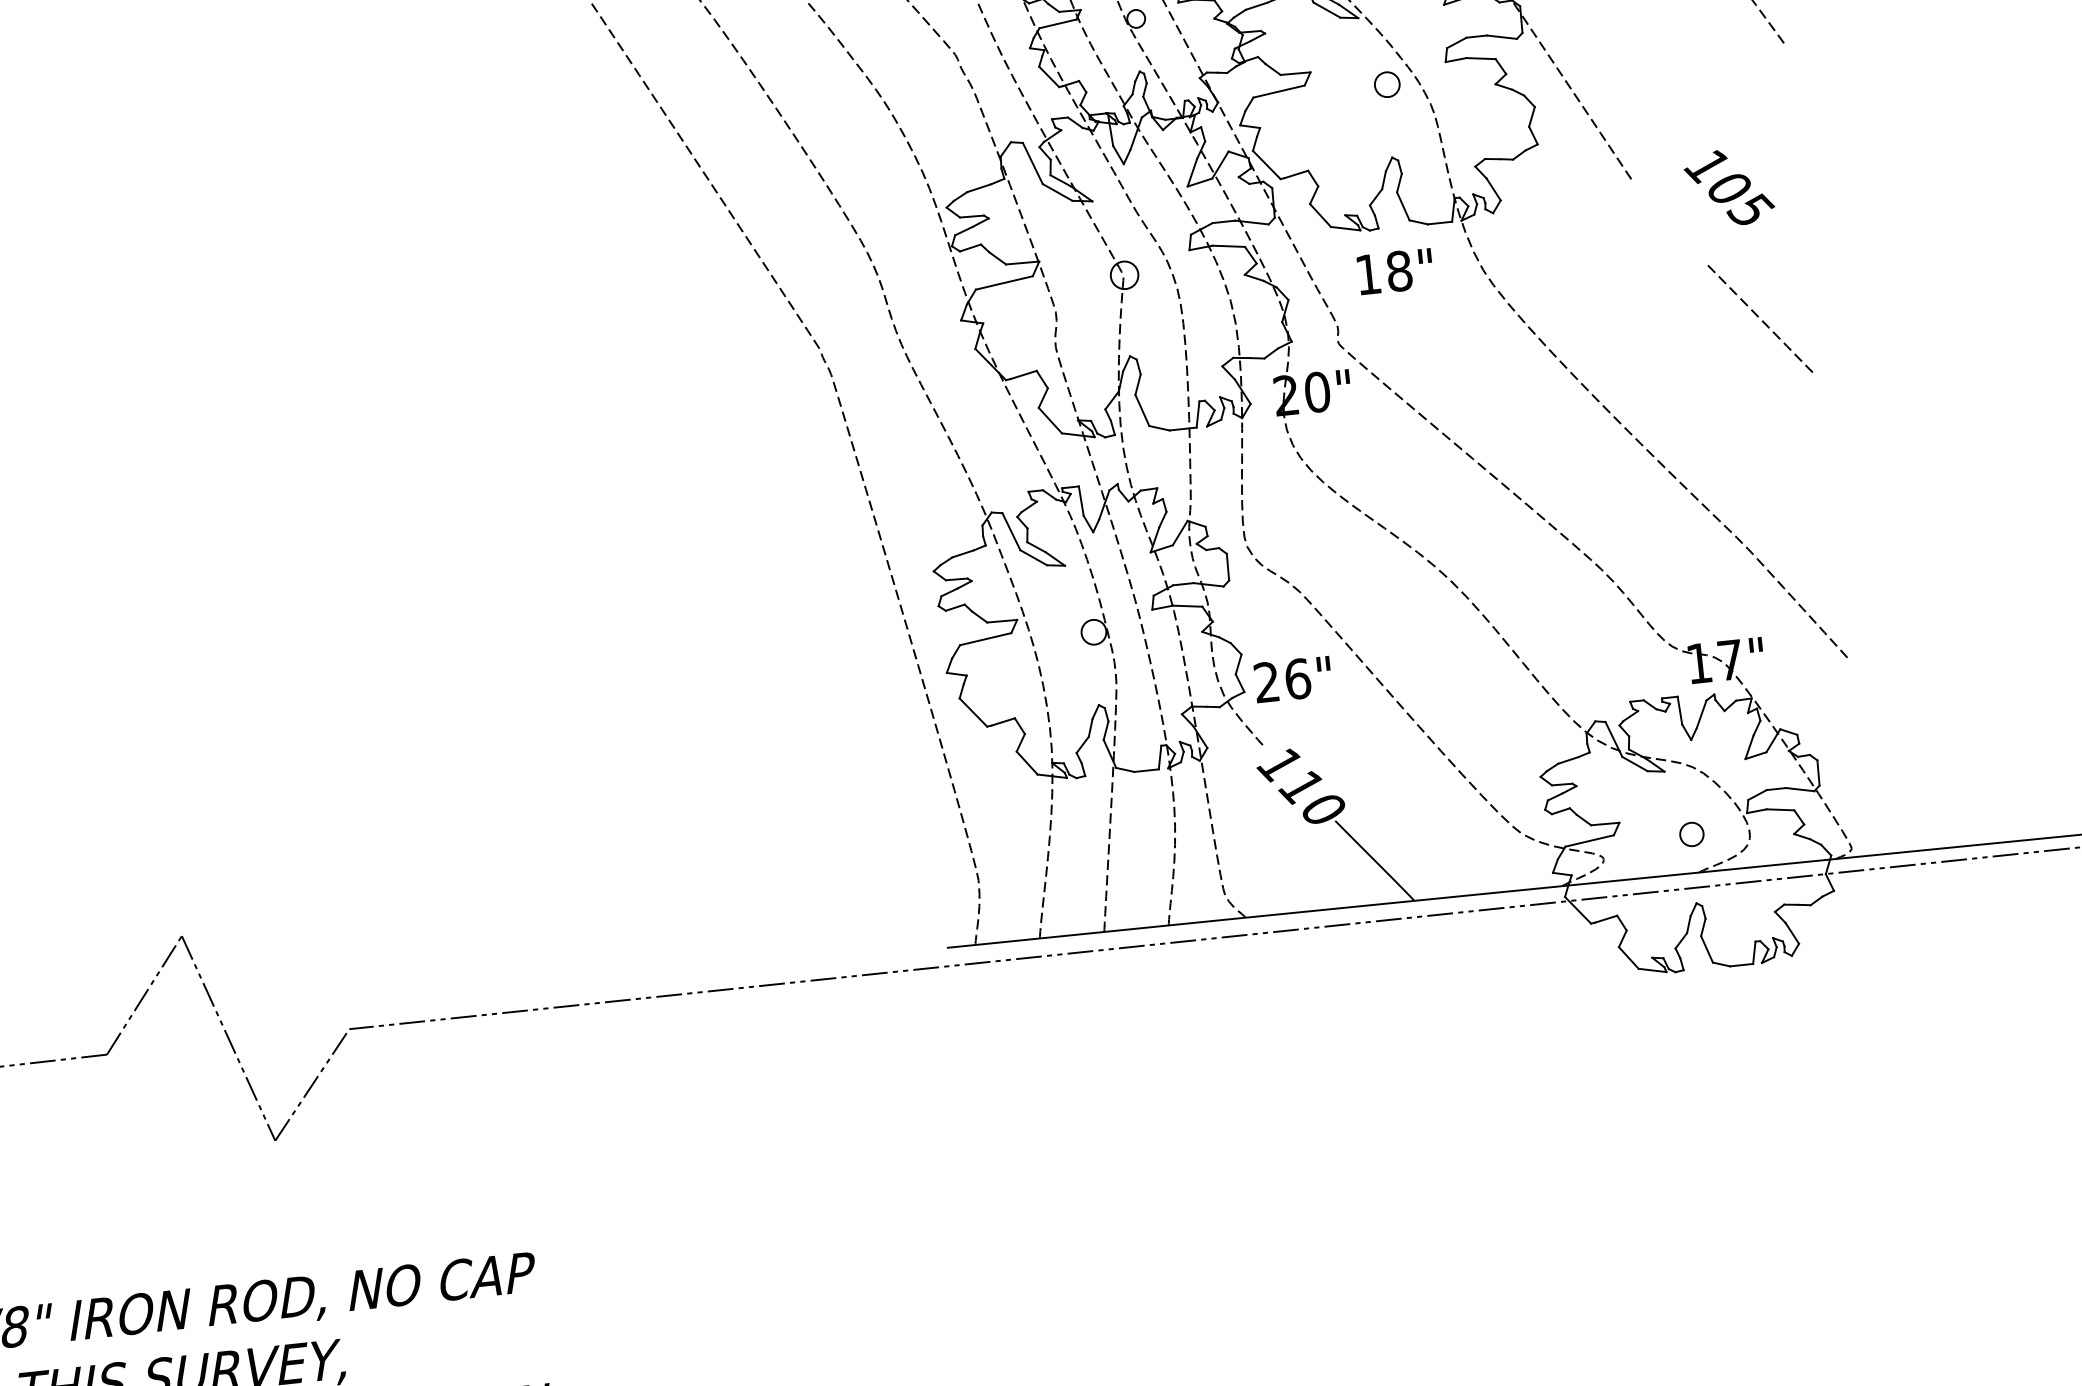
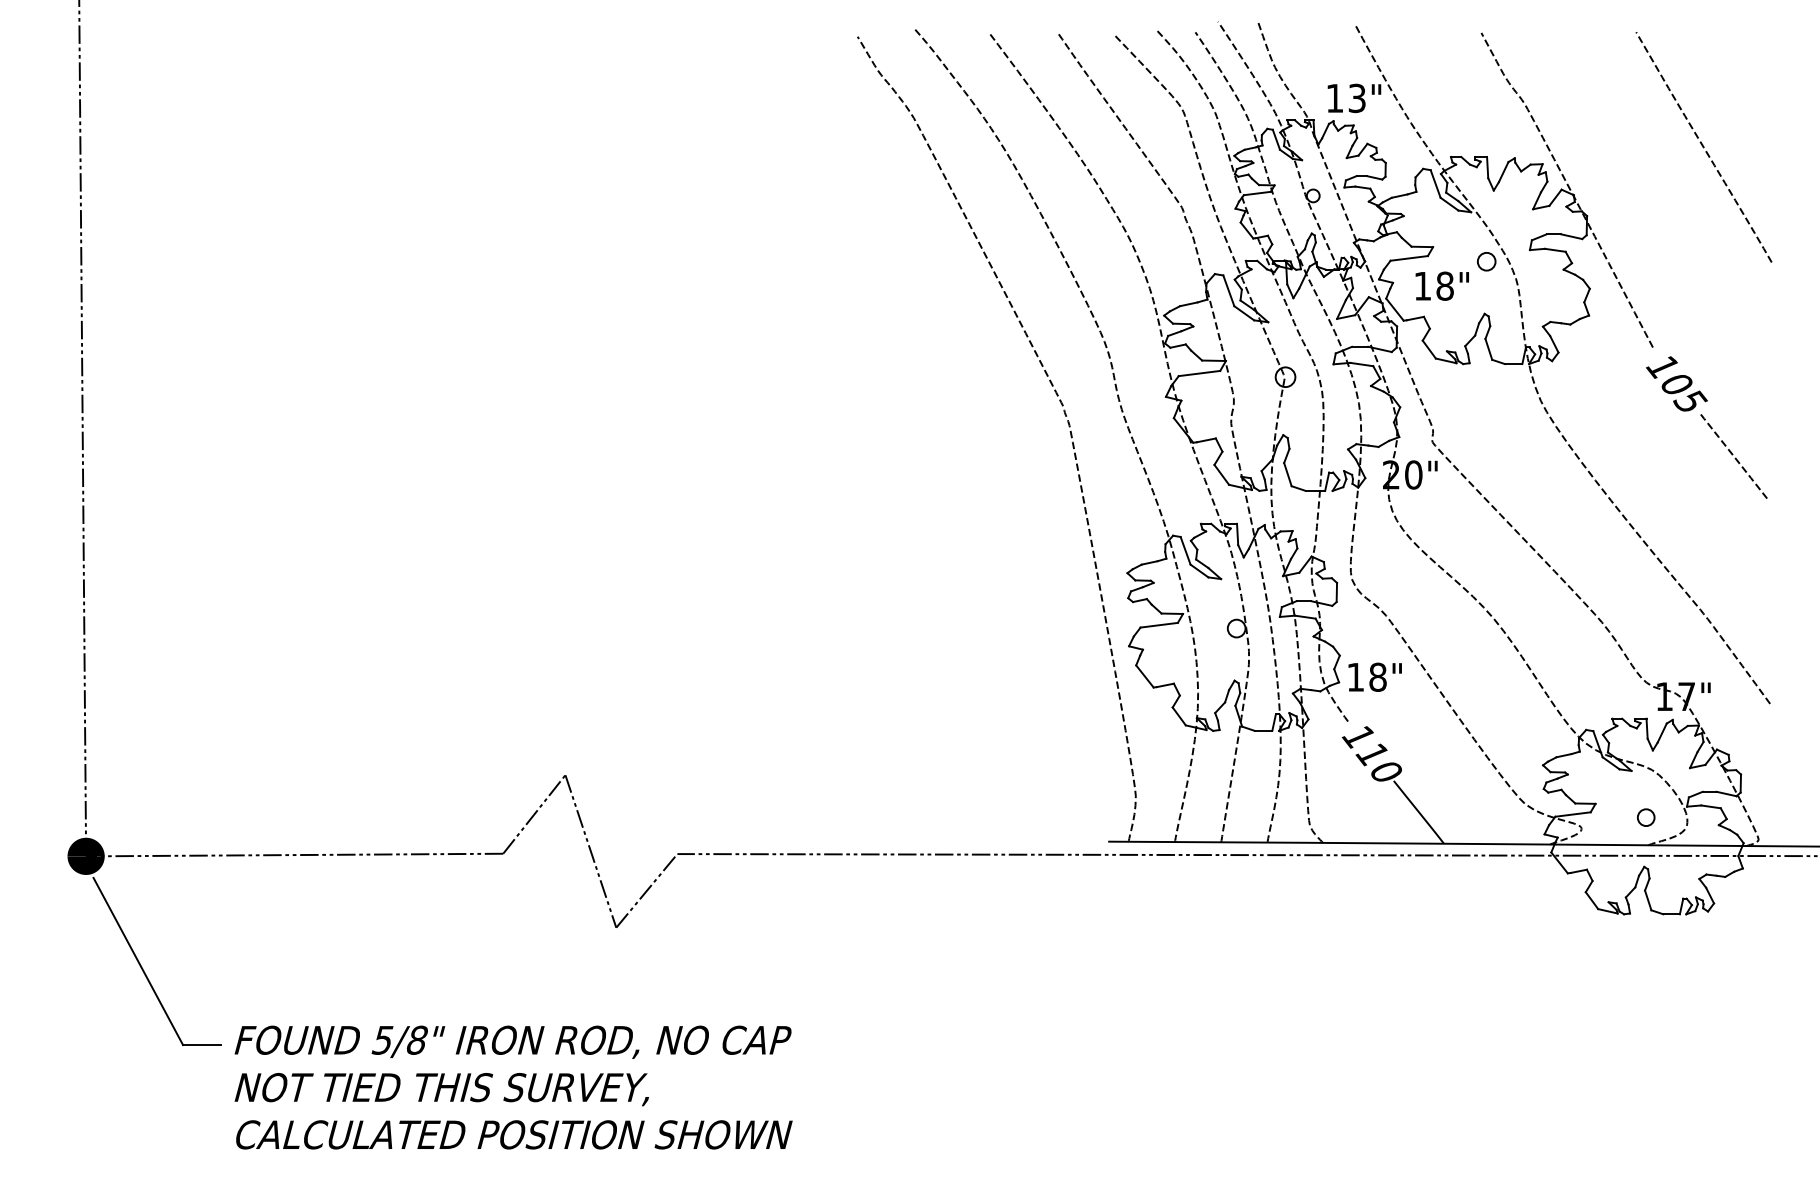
text: (1728, 187) -> (1676, 383), moved
text: (1394, 270) -> (1441, 285), moved
text: (1281, 679) -> (1366, 676), 26" -> 18"

